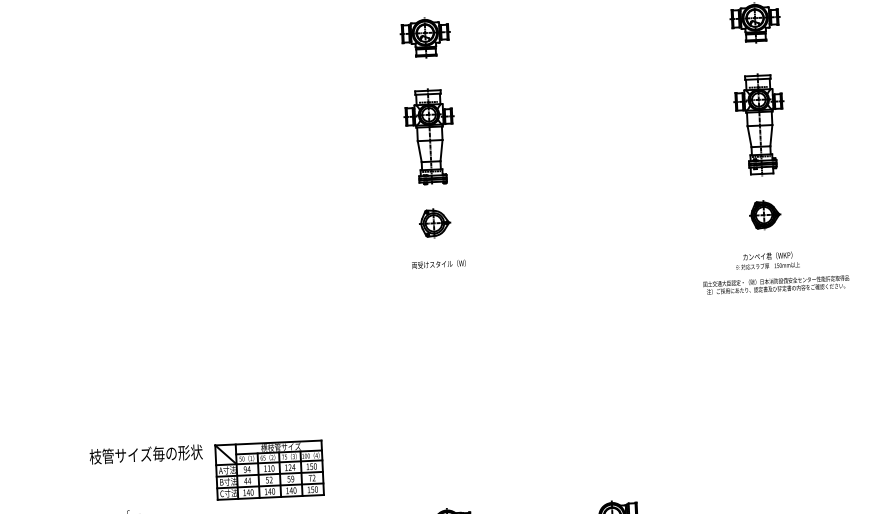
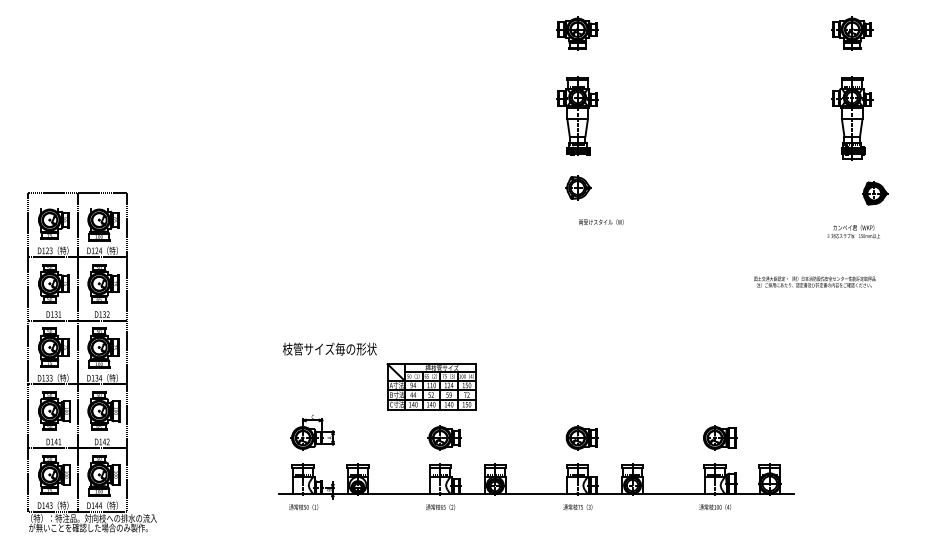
part: (765, 214) -> (875, 193), moved
text: (439, 264) -> (601, 222), moved
text: (775, 284) -> (814, 281), moved
text: (145, 453) -> (329, 348), moved

